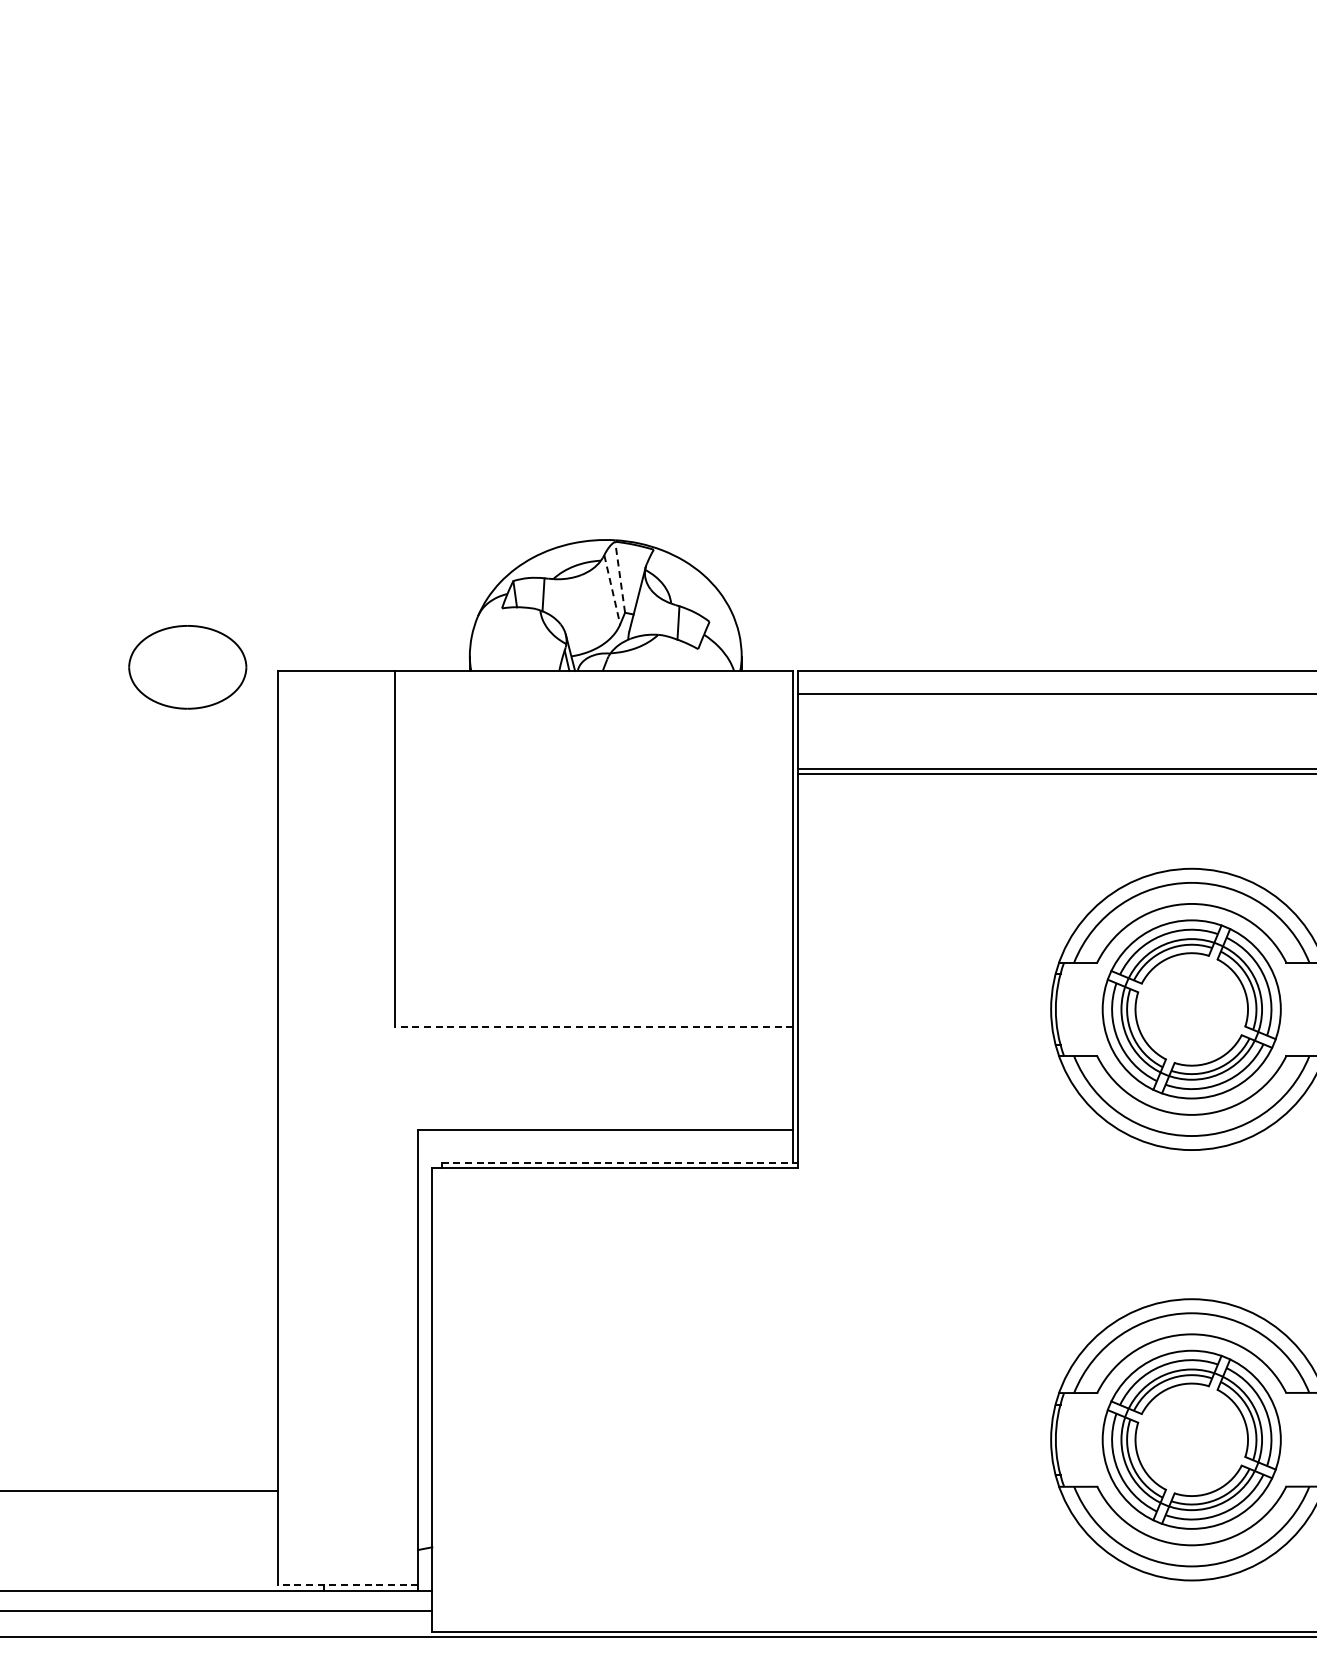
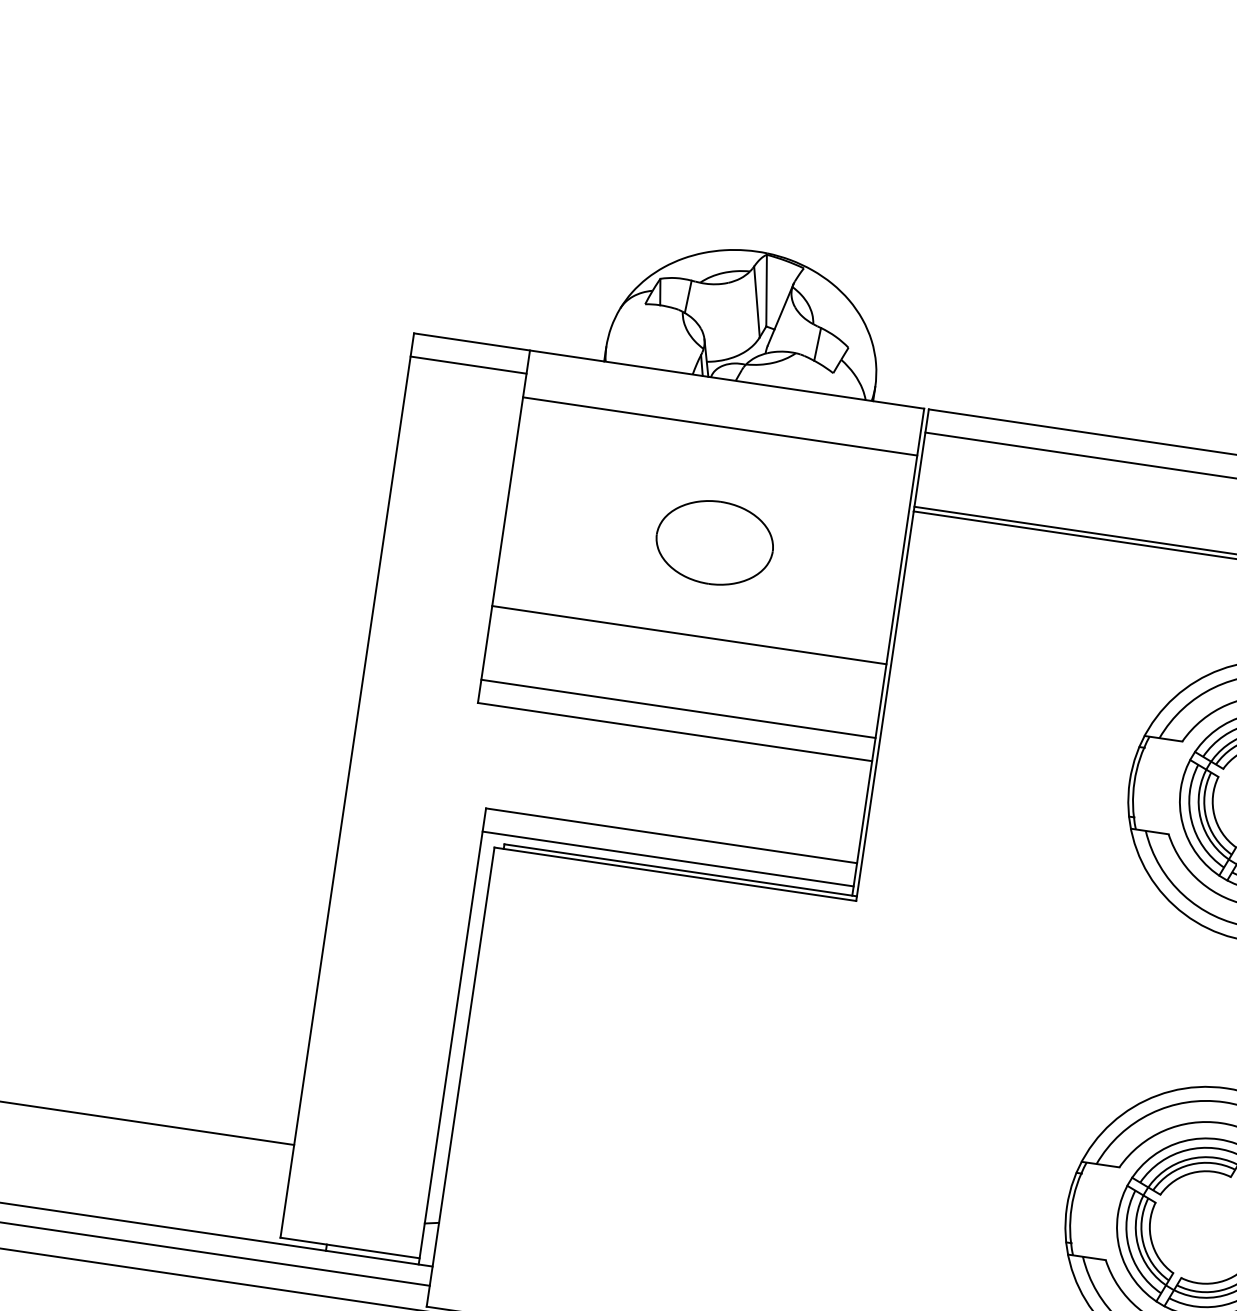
line: (620, 577) -> (766, 290), dashed -> solid
line: (612, 589) -> (757, 301), dashed -> solid
part: (187, 667) -> (714, 543), moved
line: (335, 694) -> (467, 365), added
line: (593, 718) -> (719, 426), added
line: (593, 929) -> (688, 635), added
line: (593, 1003) -> (677, 708), added
line: (593, 1027) -> (674, 732), dashed -> solid
line: (605, 1153) -> (667, 858), added
line: (620, 1163) -> (681, 870), dashed -> solid
line: (347, 1585) -> (349, 1248), dashed -> solid

